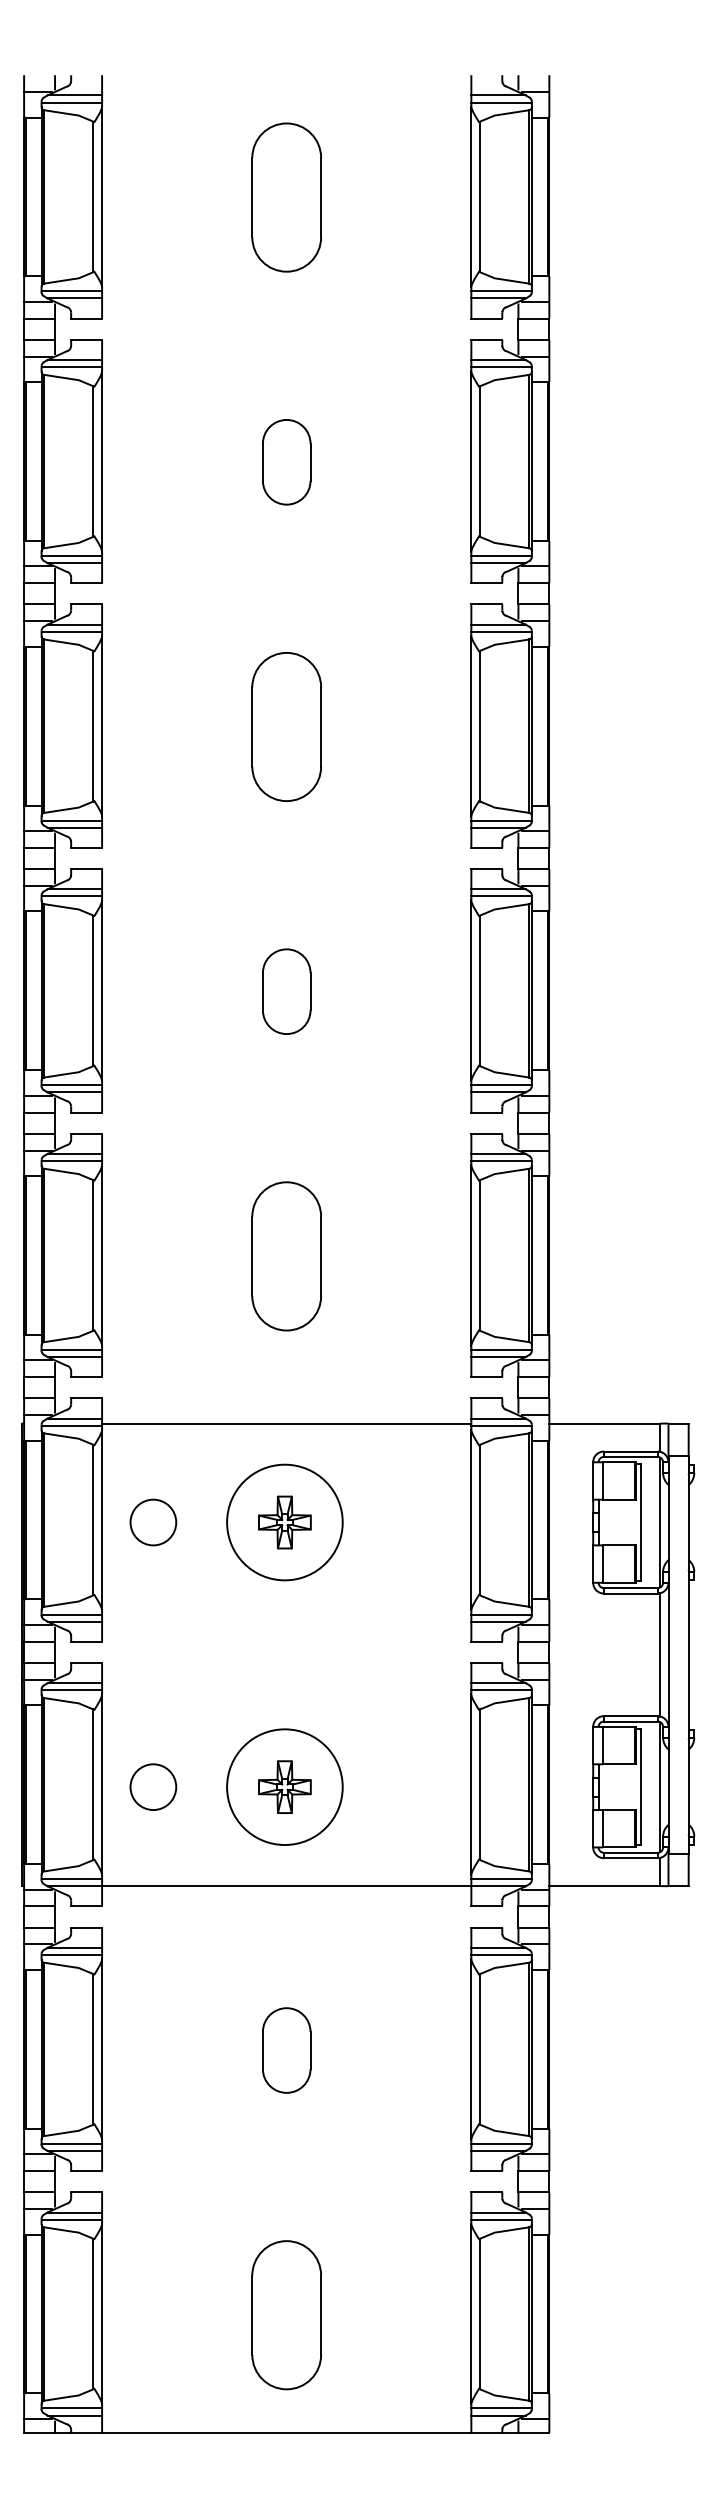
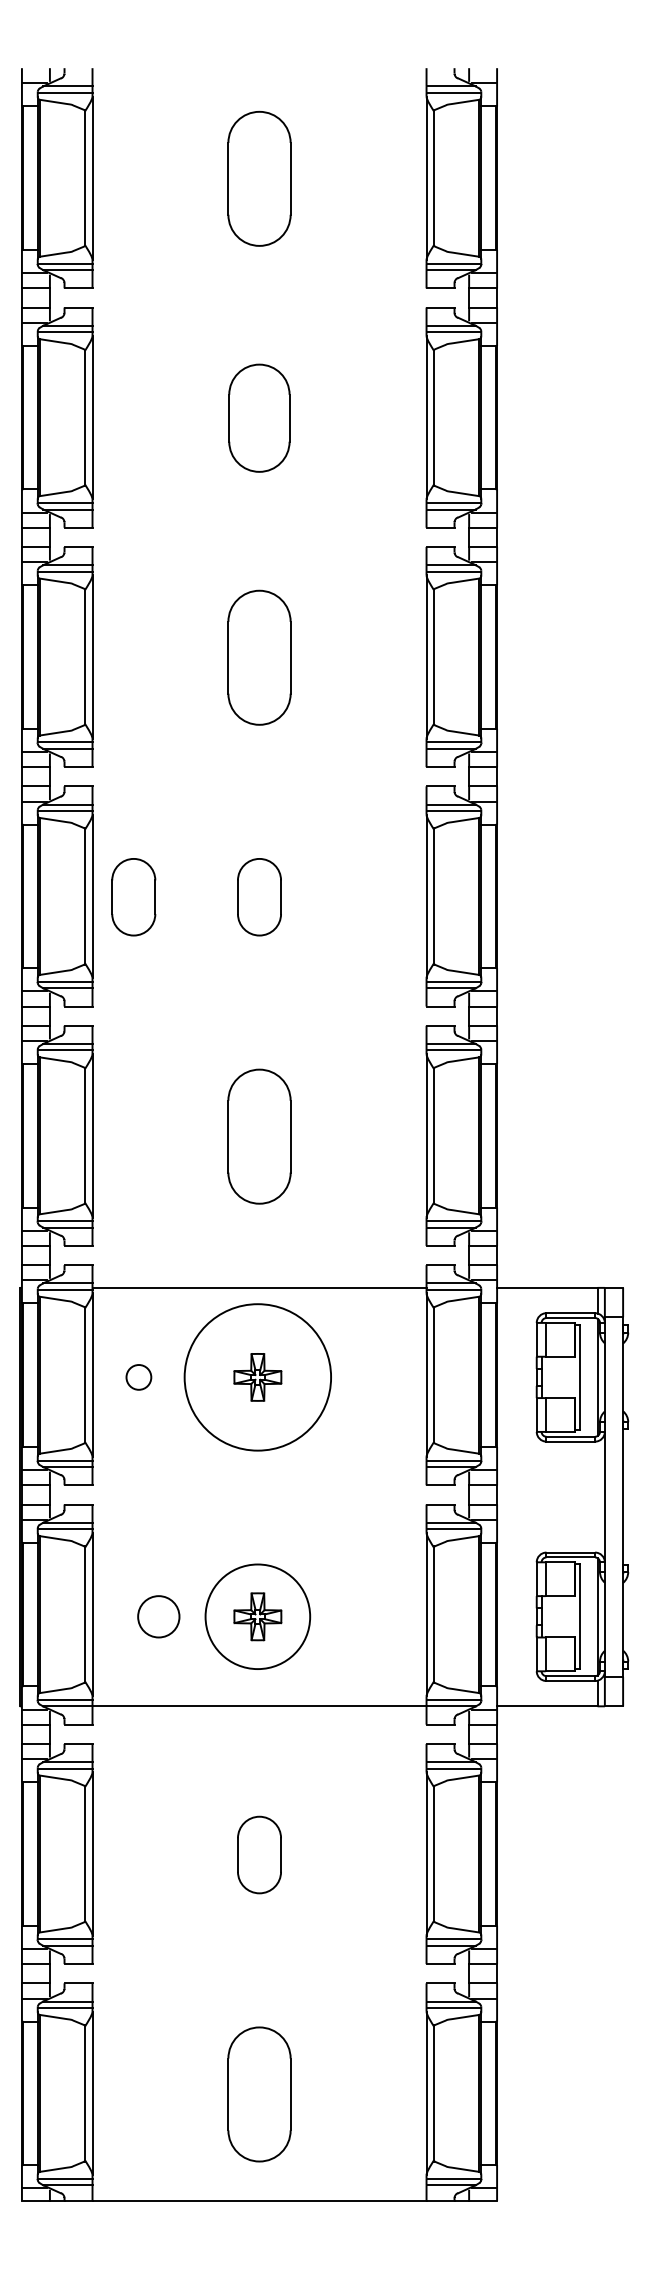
part: (286, 462) -> (259, 418), size x1.4
part: (147, 991) -> (133, 897), added
circle: (153, 1522) -> (139, 1377), size x0.6
circle: (284, 1522) -> (257, 1377), size x1.4
line: (660, 1654) -> (597, 1496), removed
circle: (153, 1786) -> (158, 1616), moved

